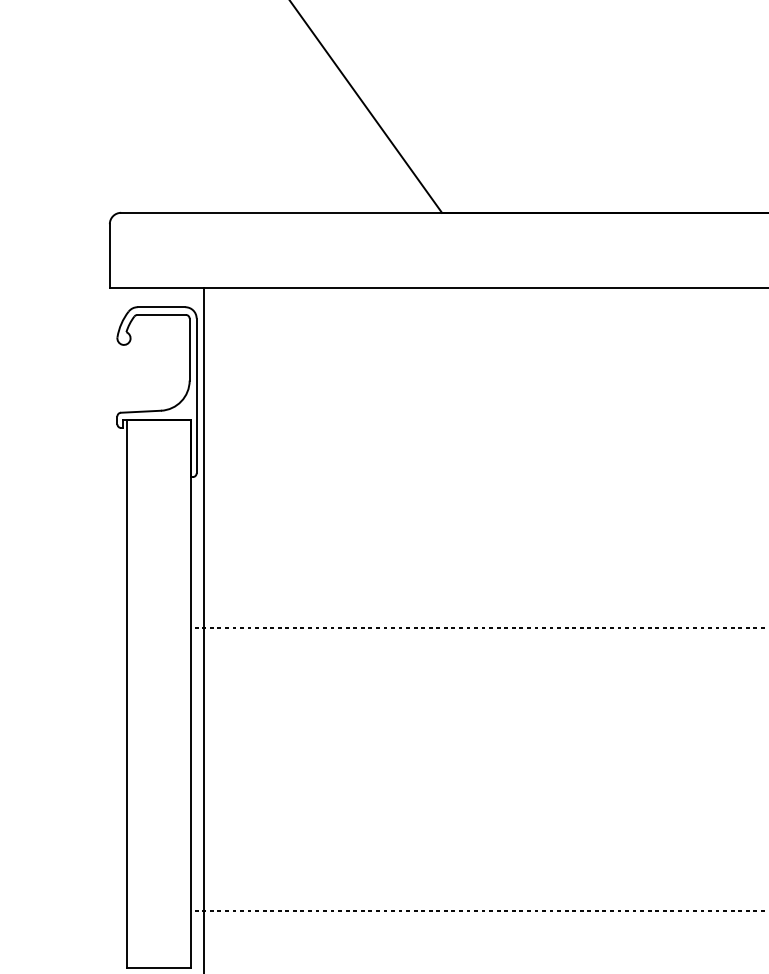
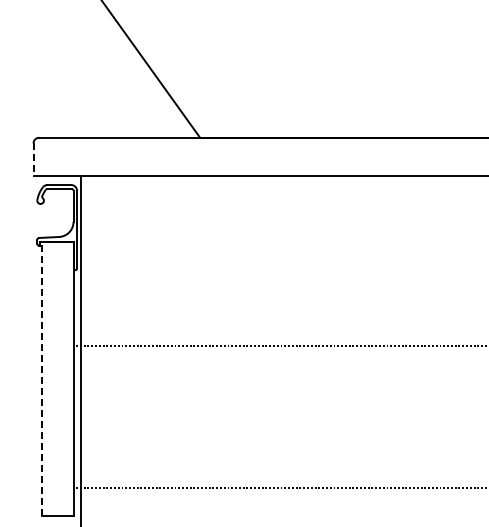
line: (109, 256) -> (33, 159), solid -> dashed
line: (127, 692) -> (42, 378), solid -> dashed

